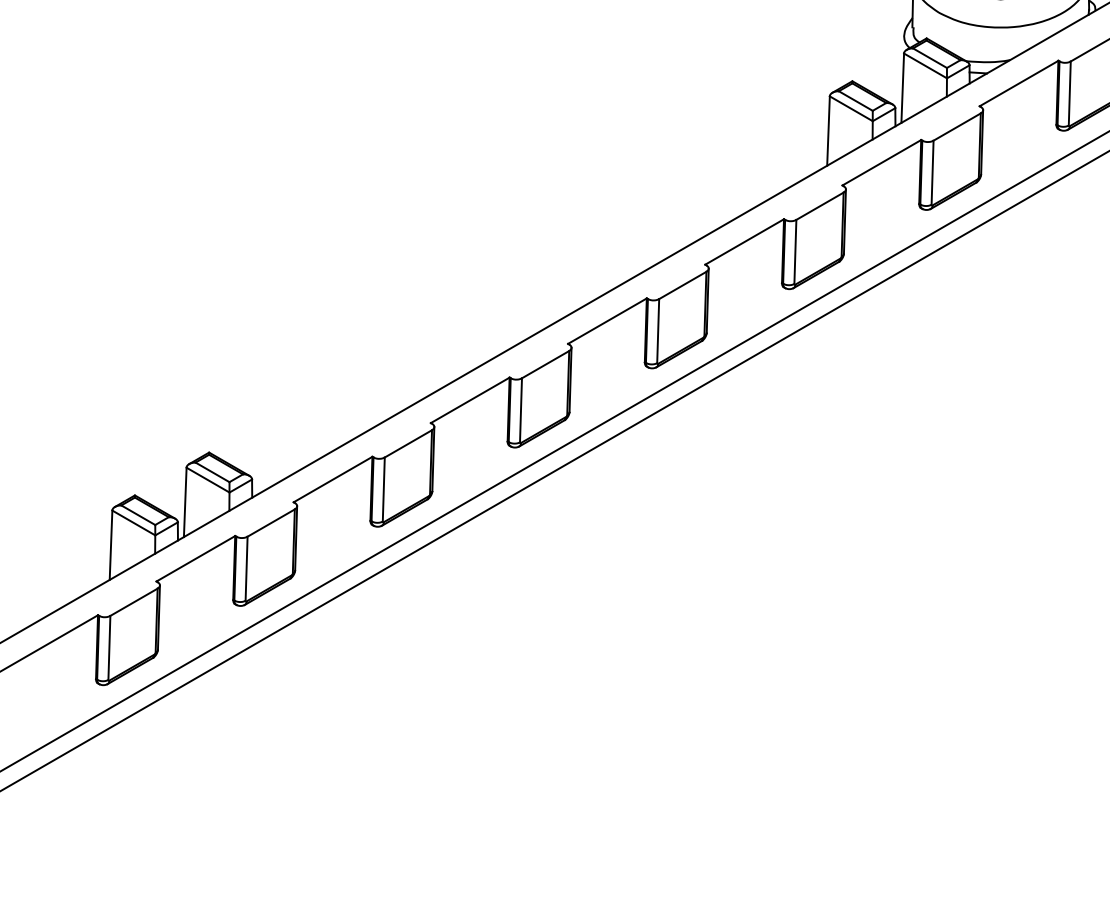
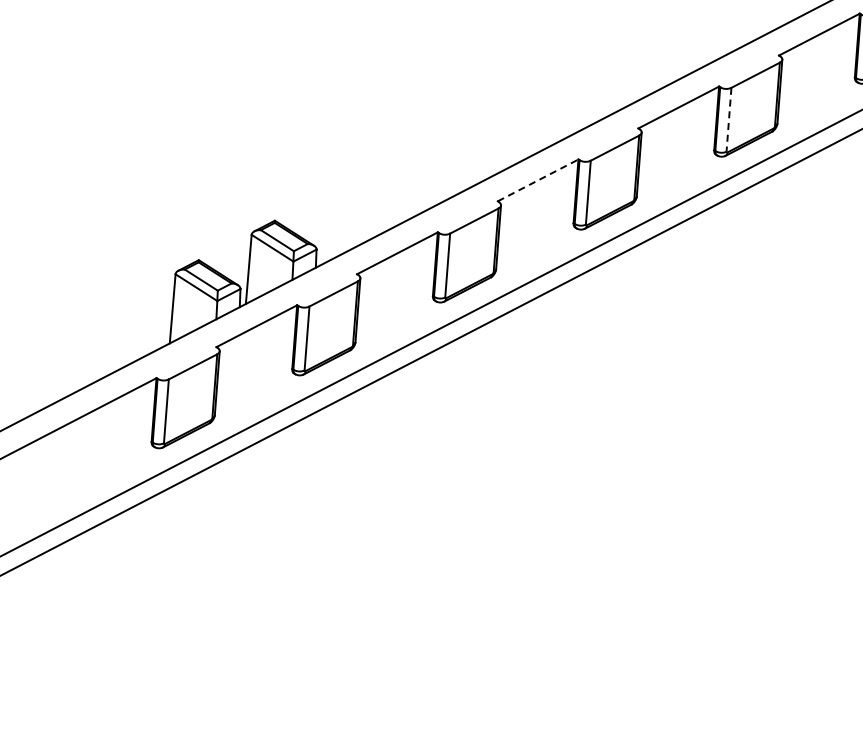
line: (658, 331) -> (729, 120), solid -> dashed
line: (470, 400) -> (538, 180), solid -> dashed

